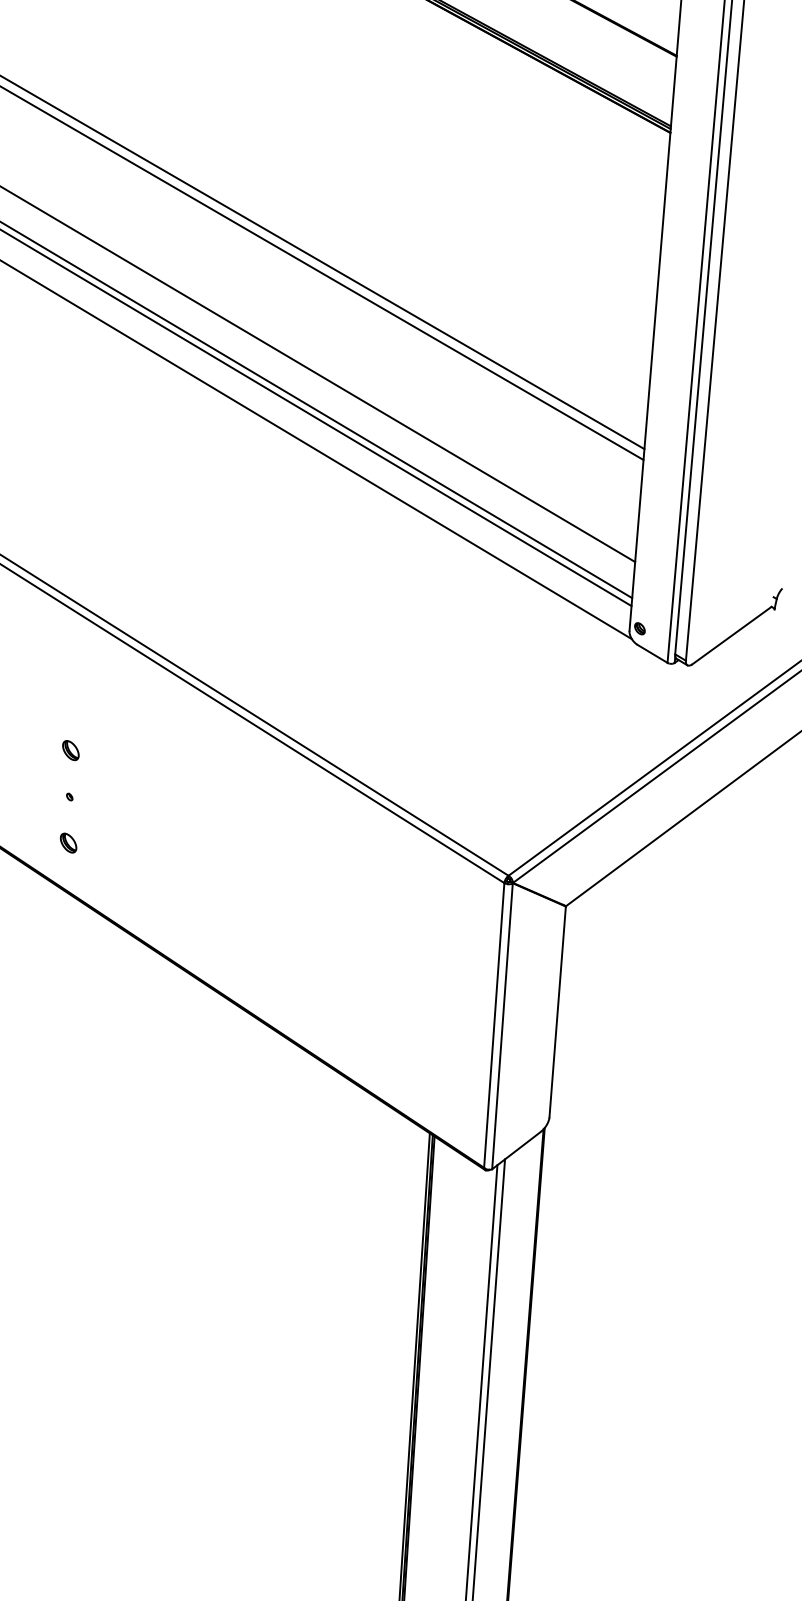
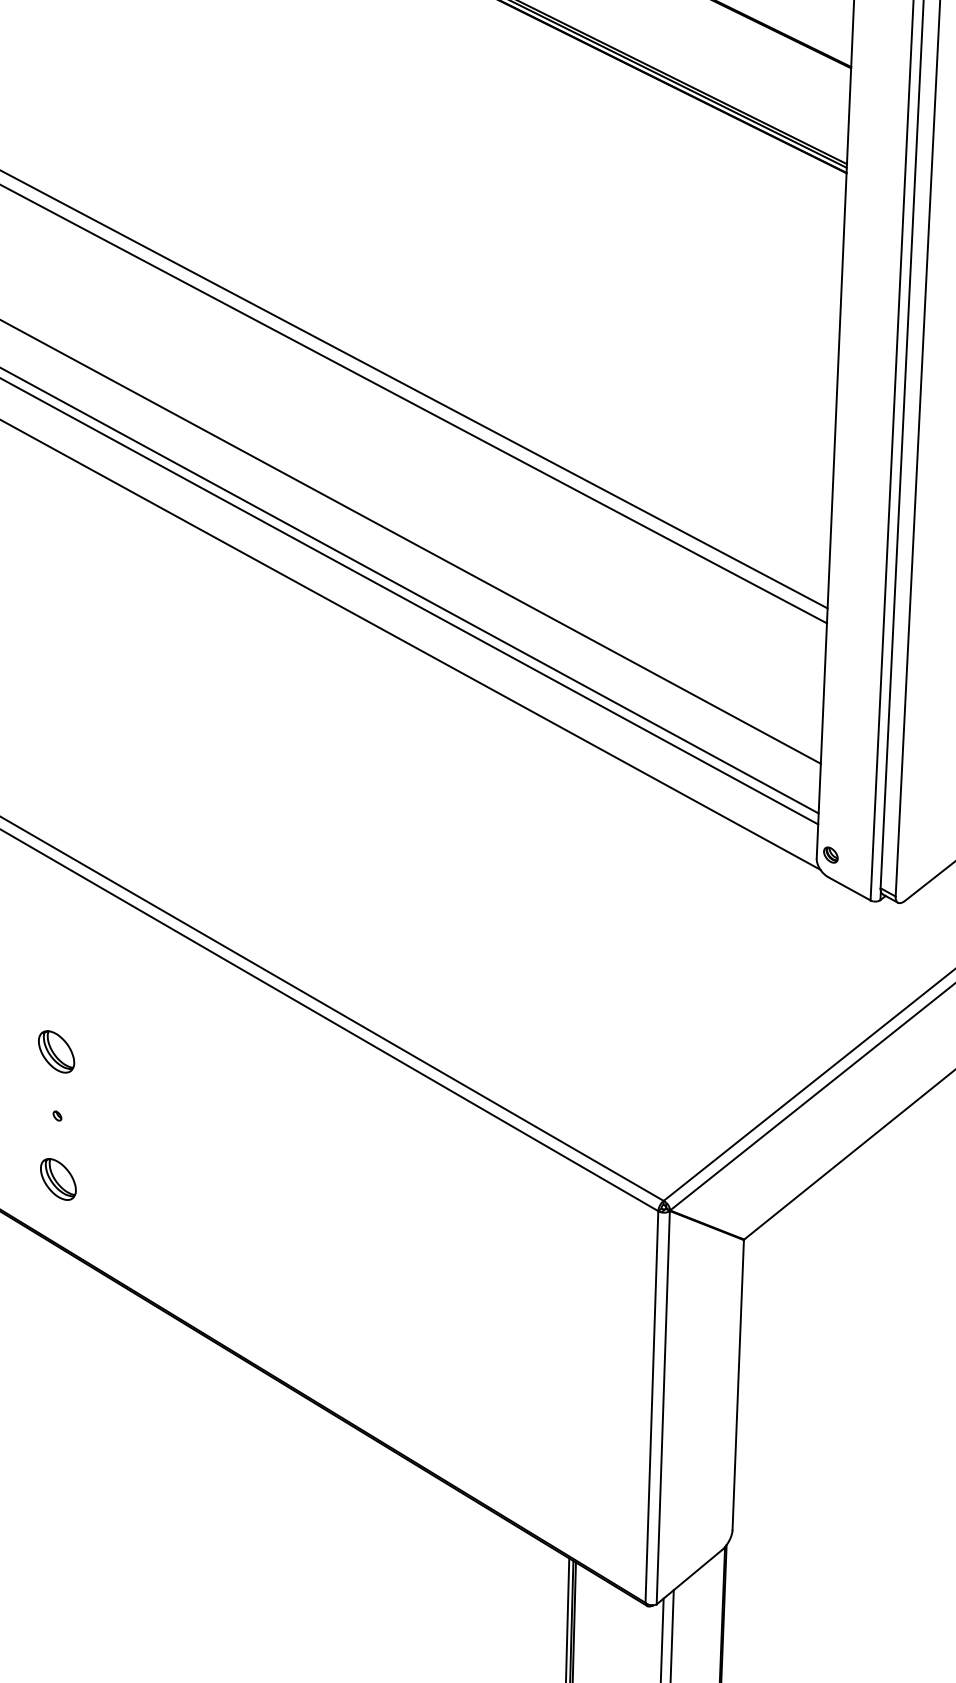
part: (70, 750) -> (56, 1052), size x1.6
part: (68, 842) -> (58, 1178), size x1.6

